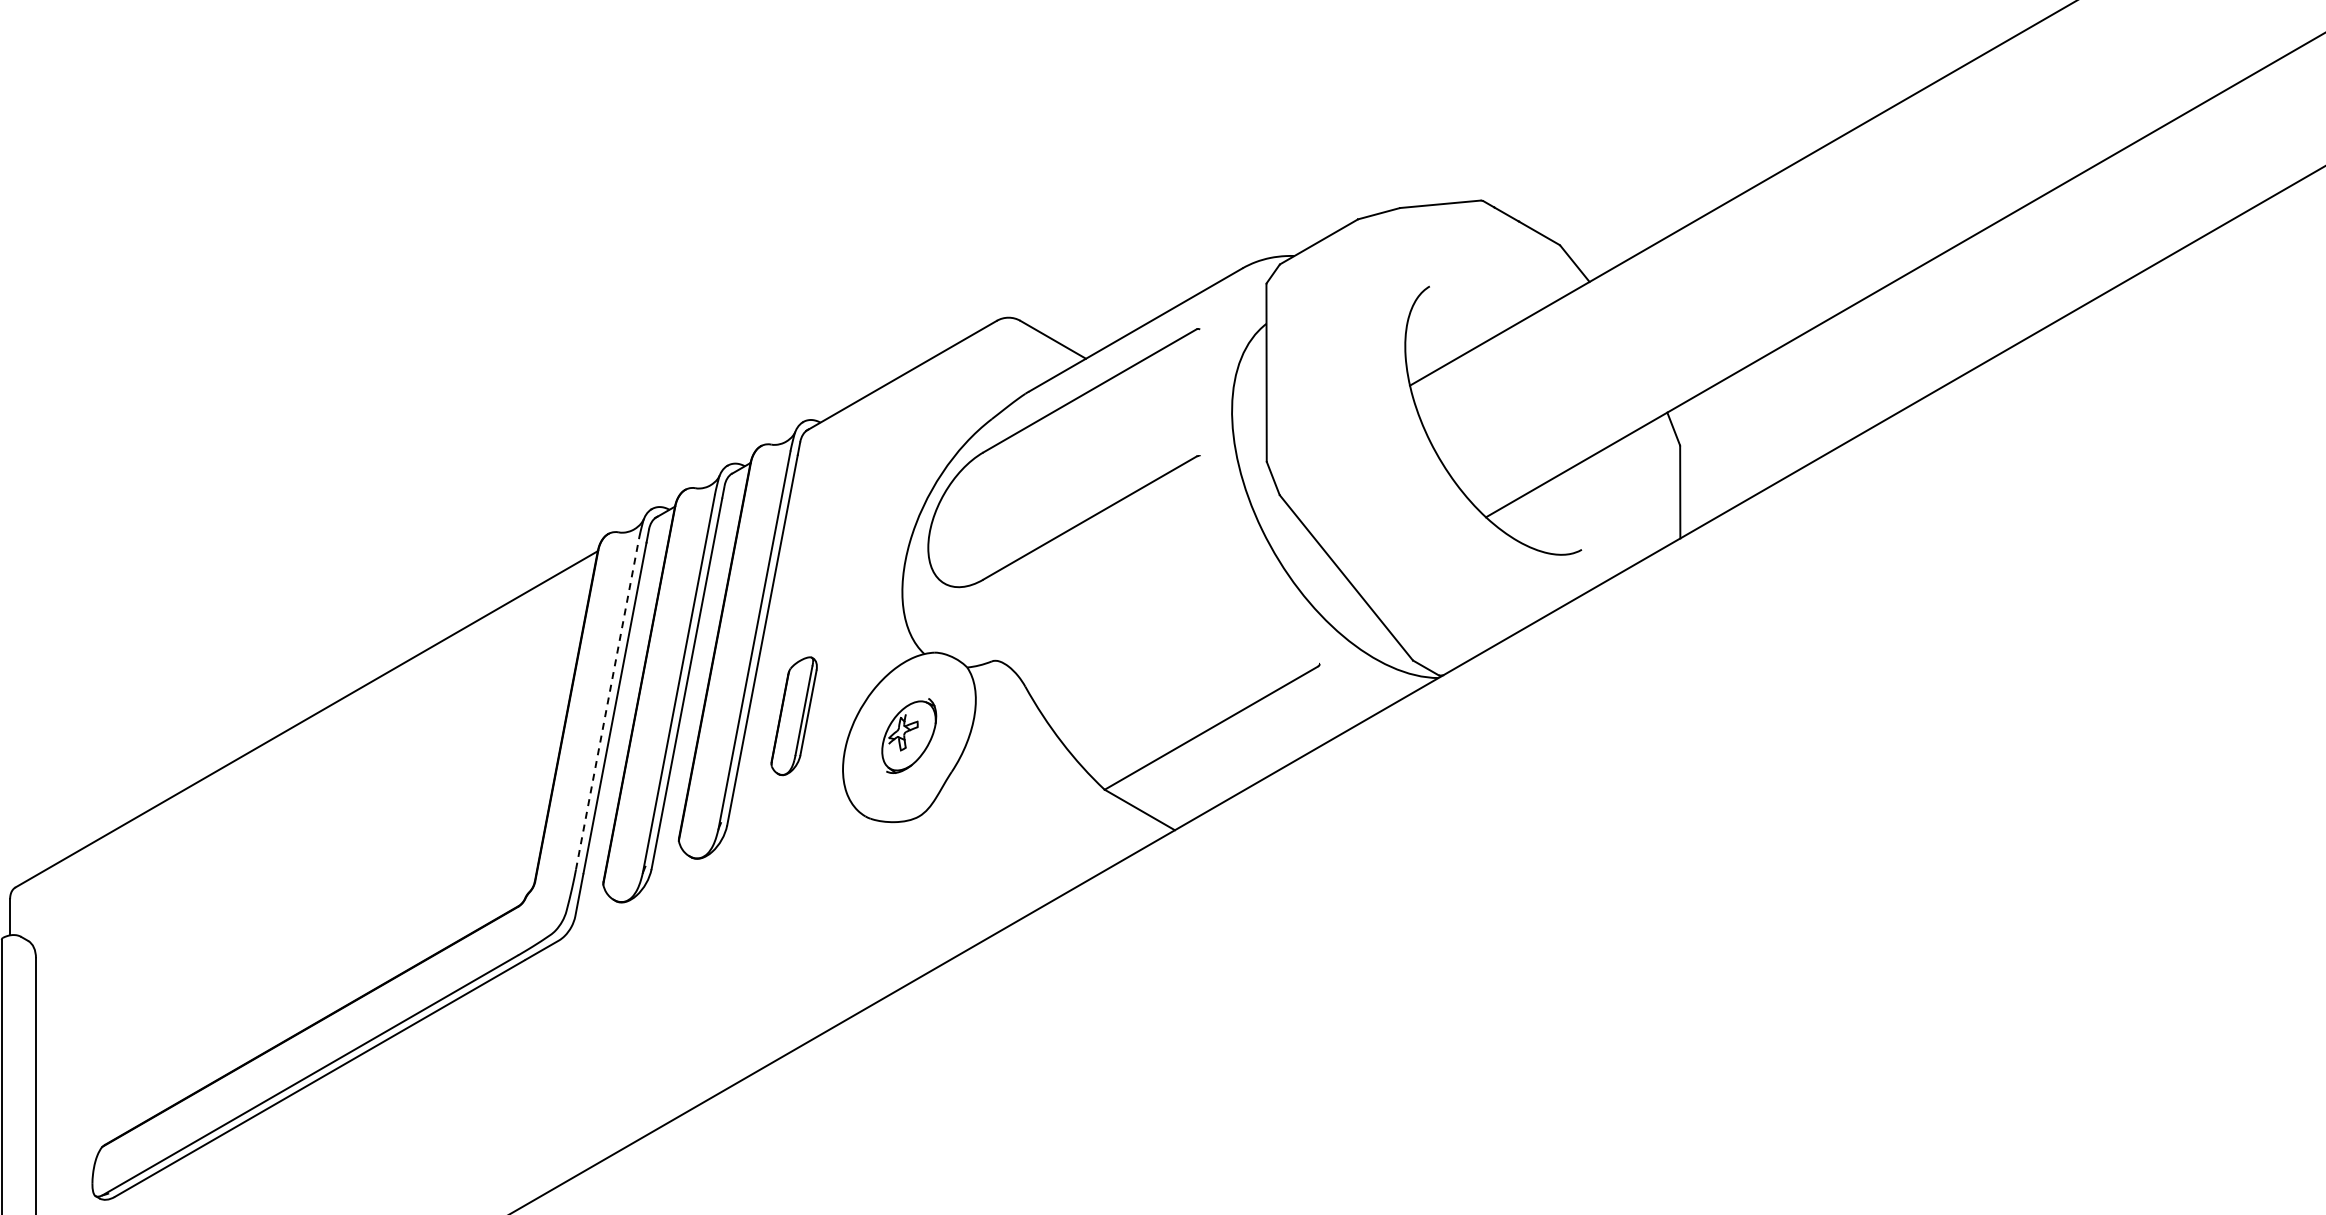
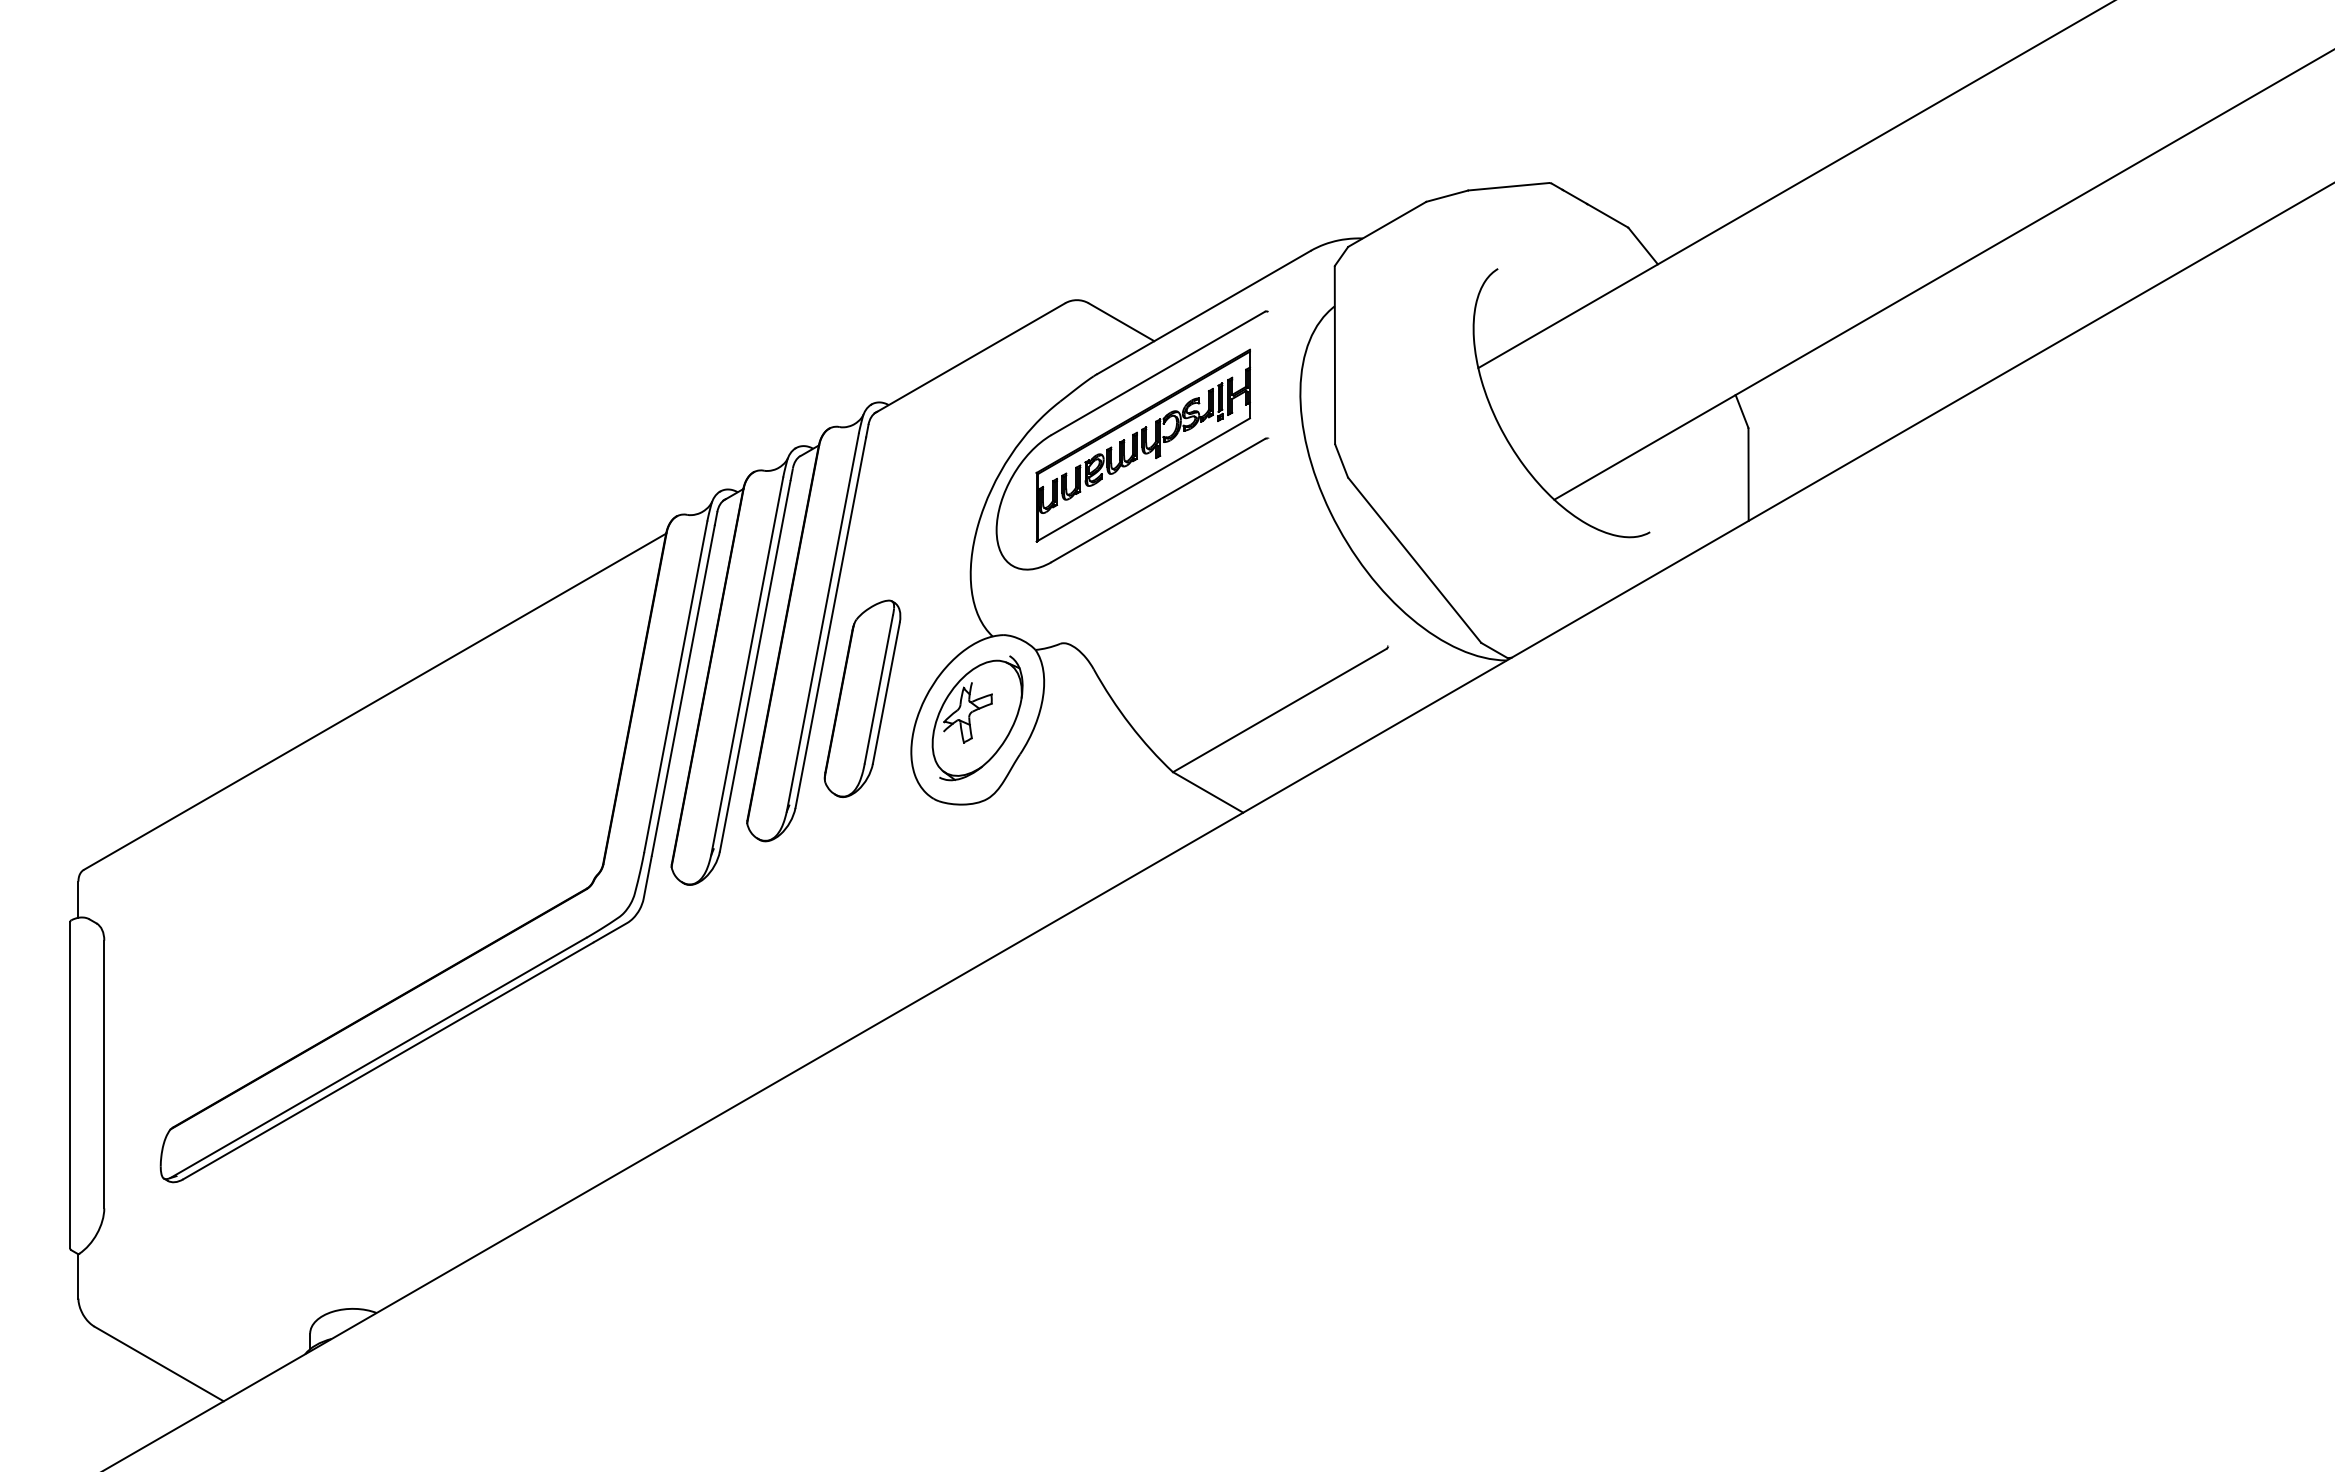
part: (1074, 463) -> (1142, 445), added
line: (607, 704) -> (675, 686), dashed -> solid
part: (794, 716) -> (862, 698), size x1.67
part: (909, 736) -> (977, 718), size x1.67

